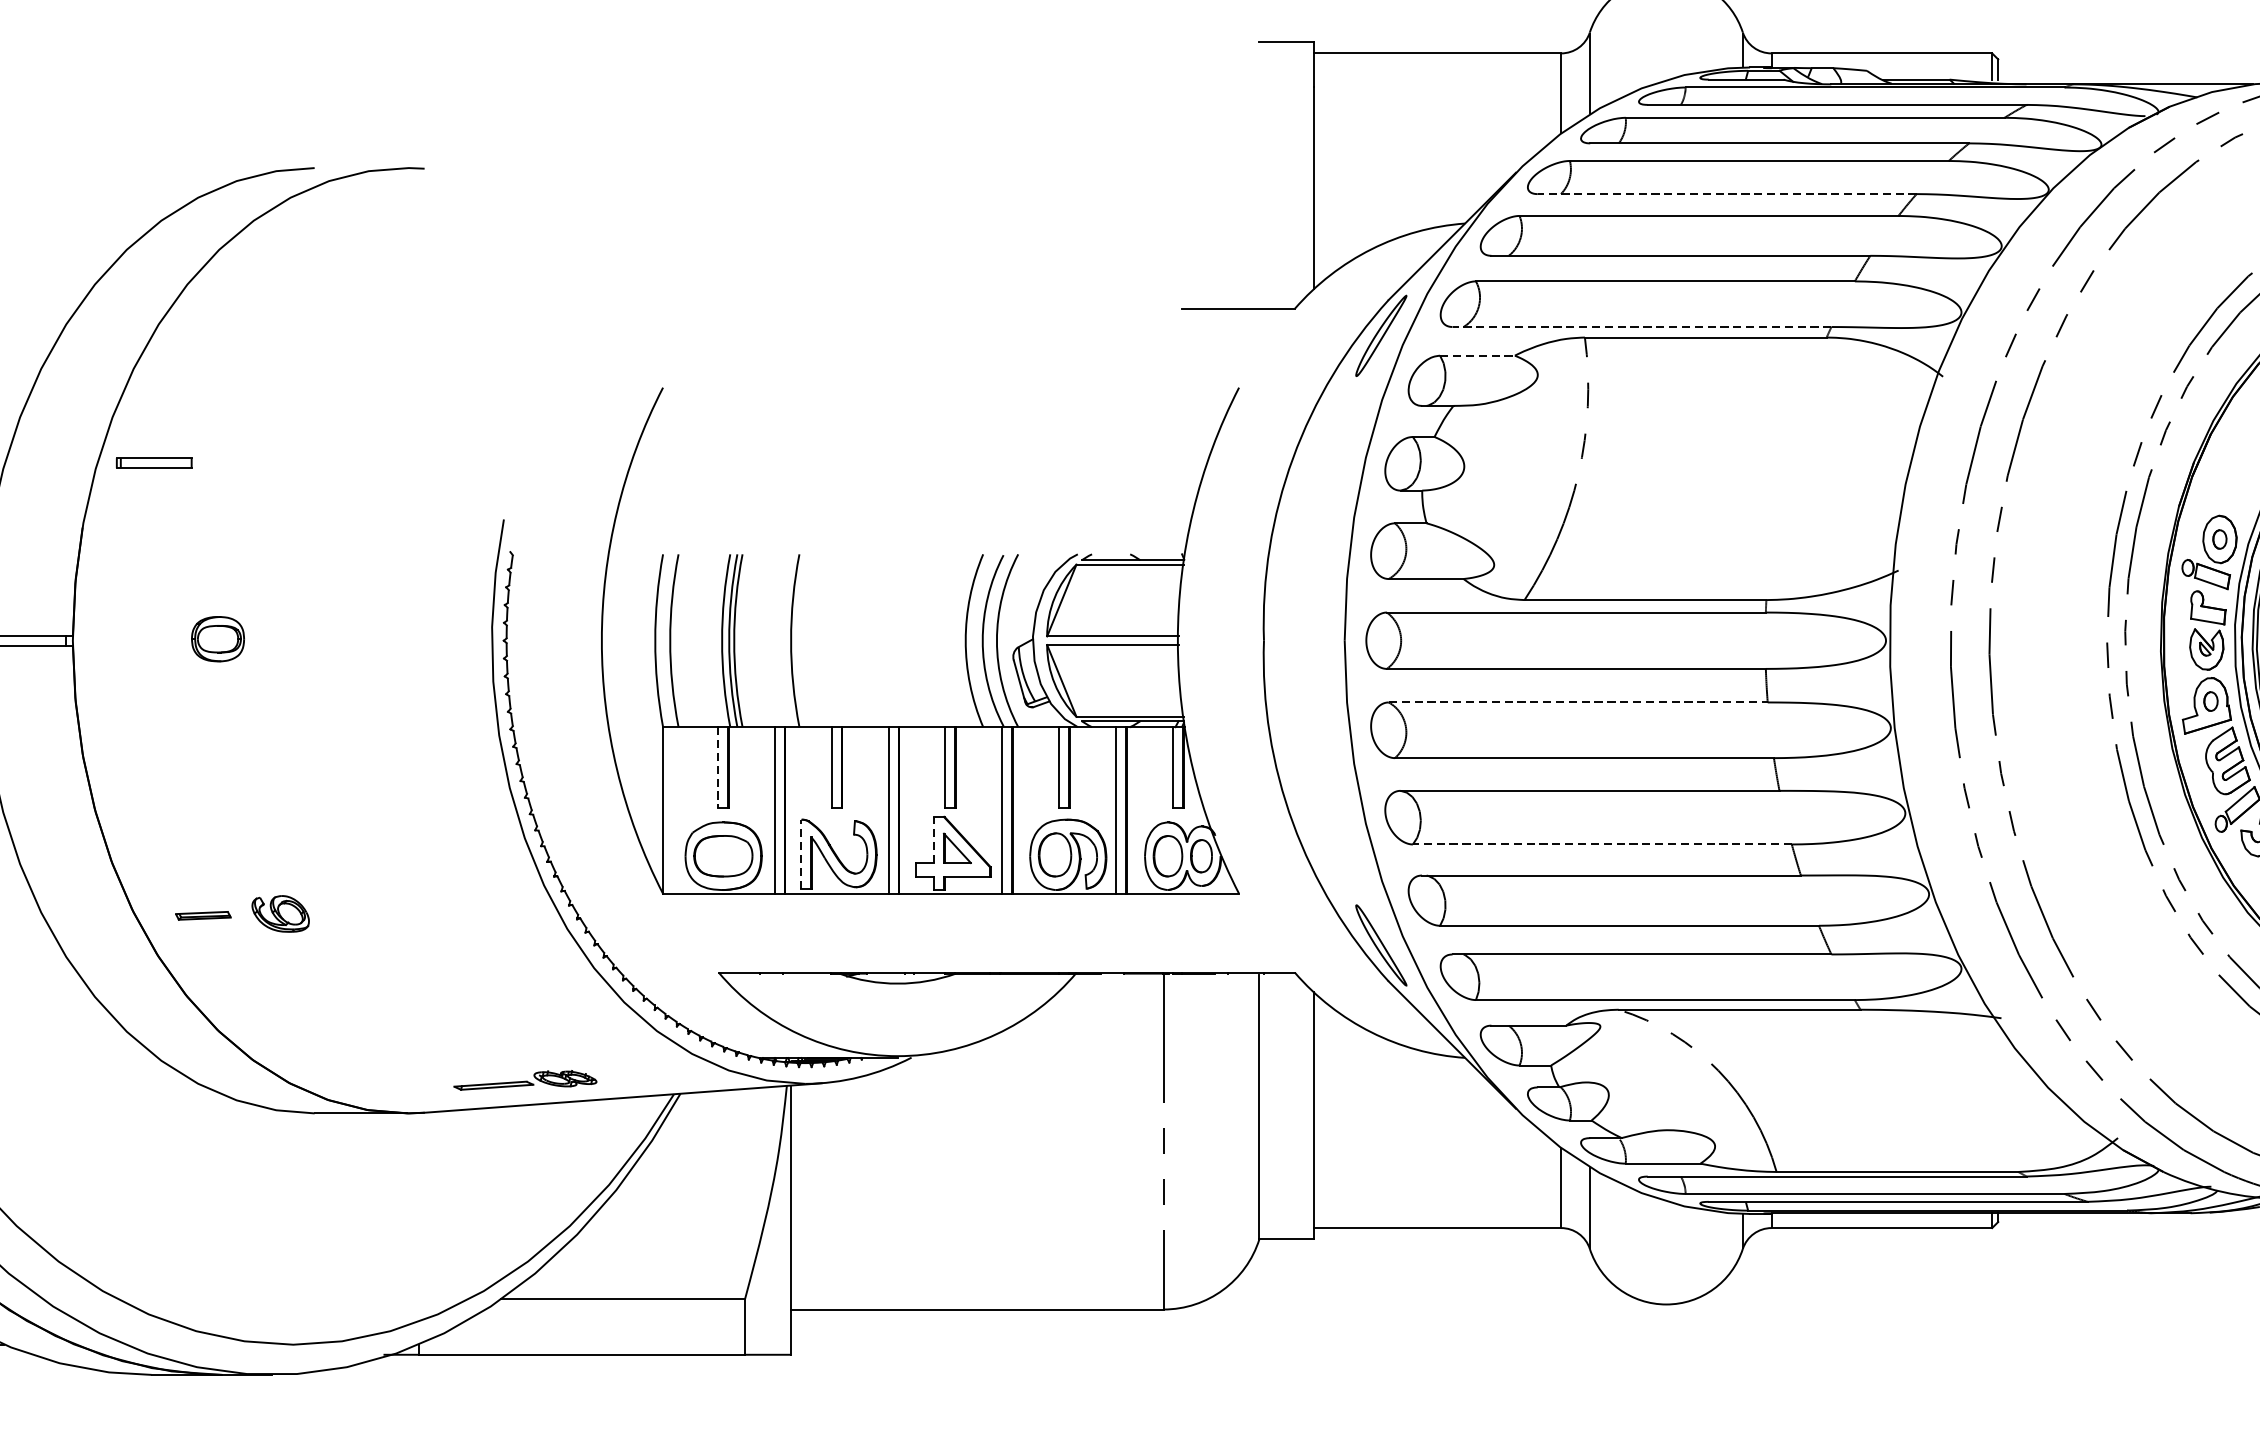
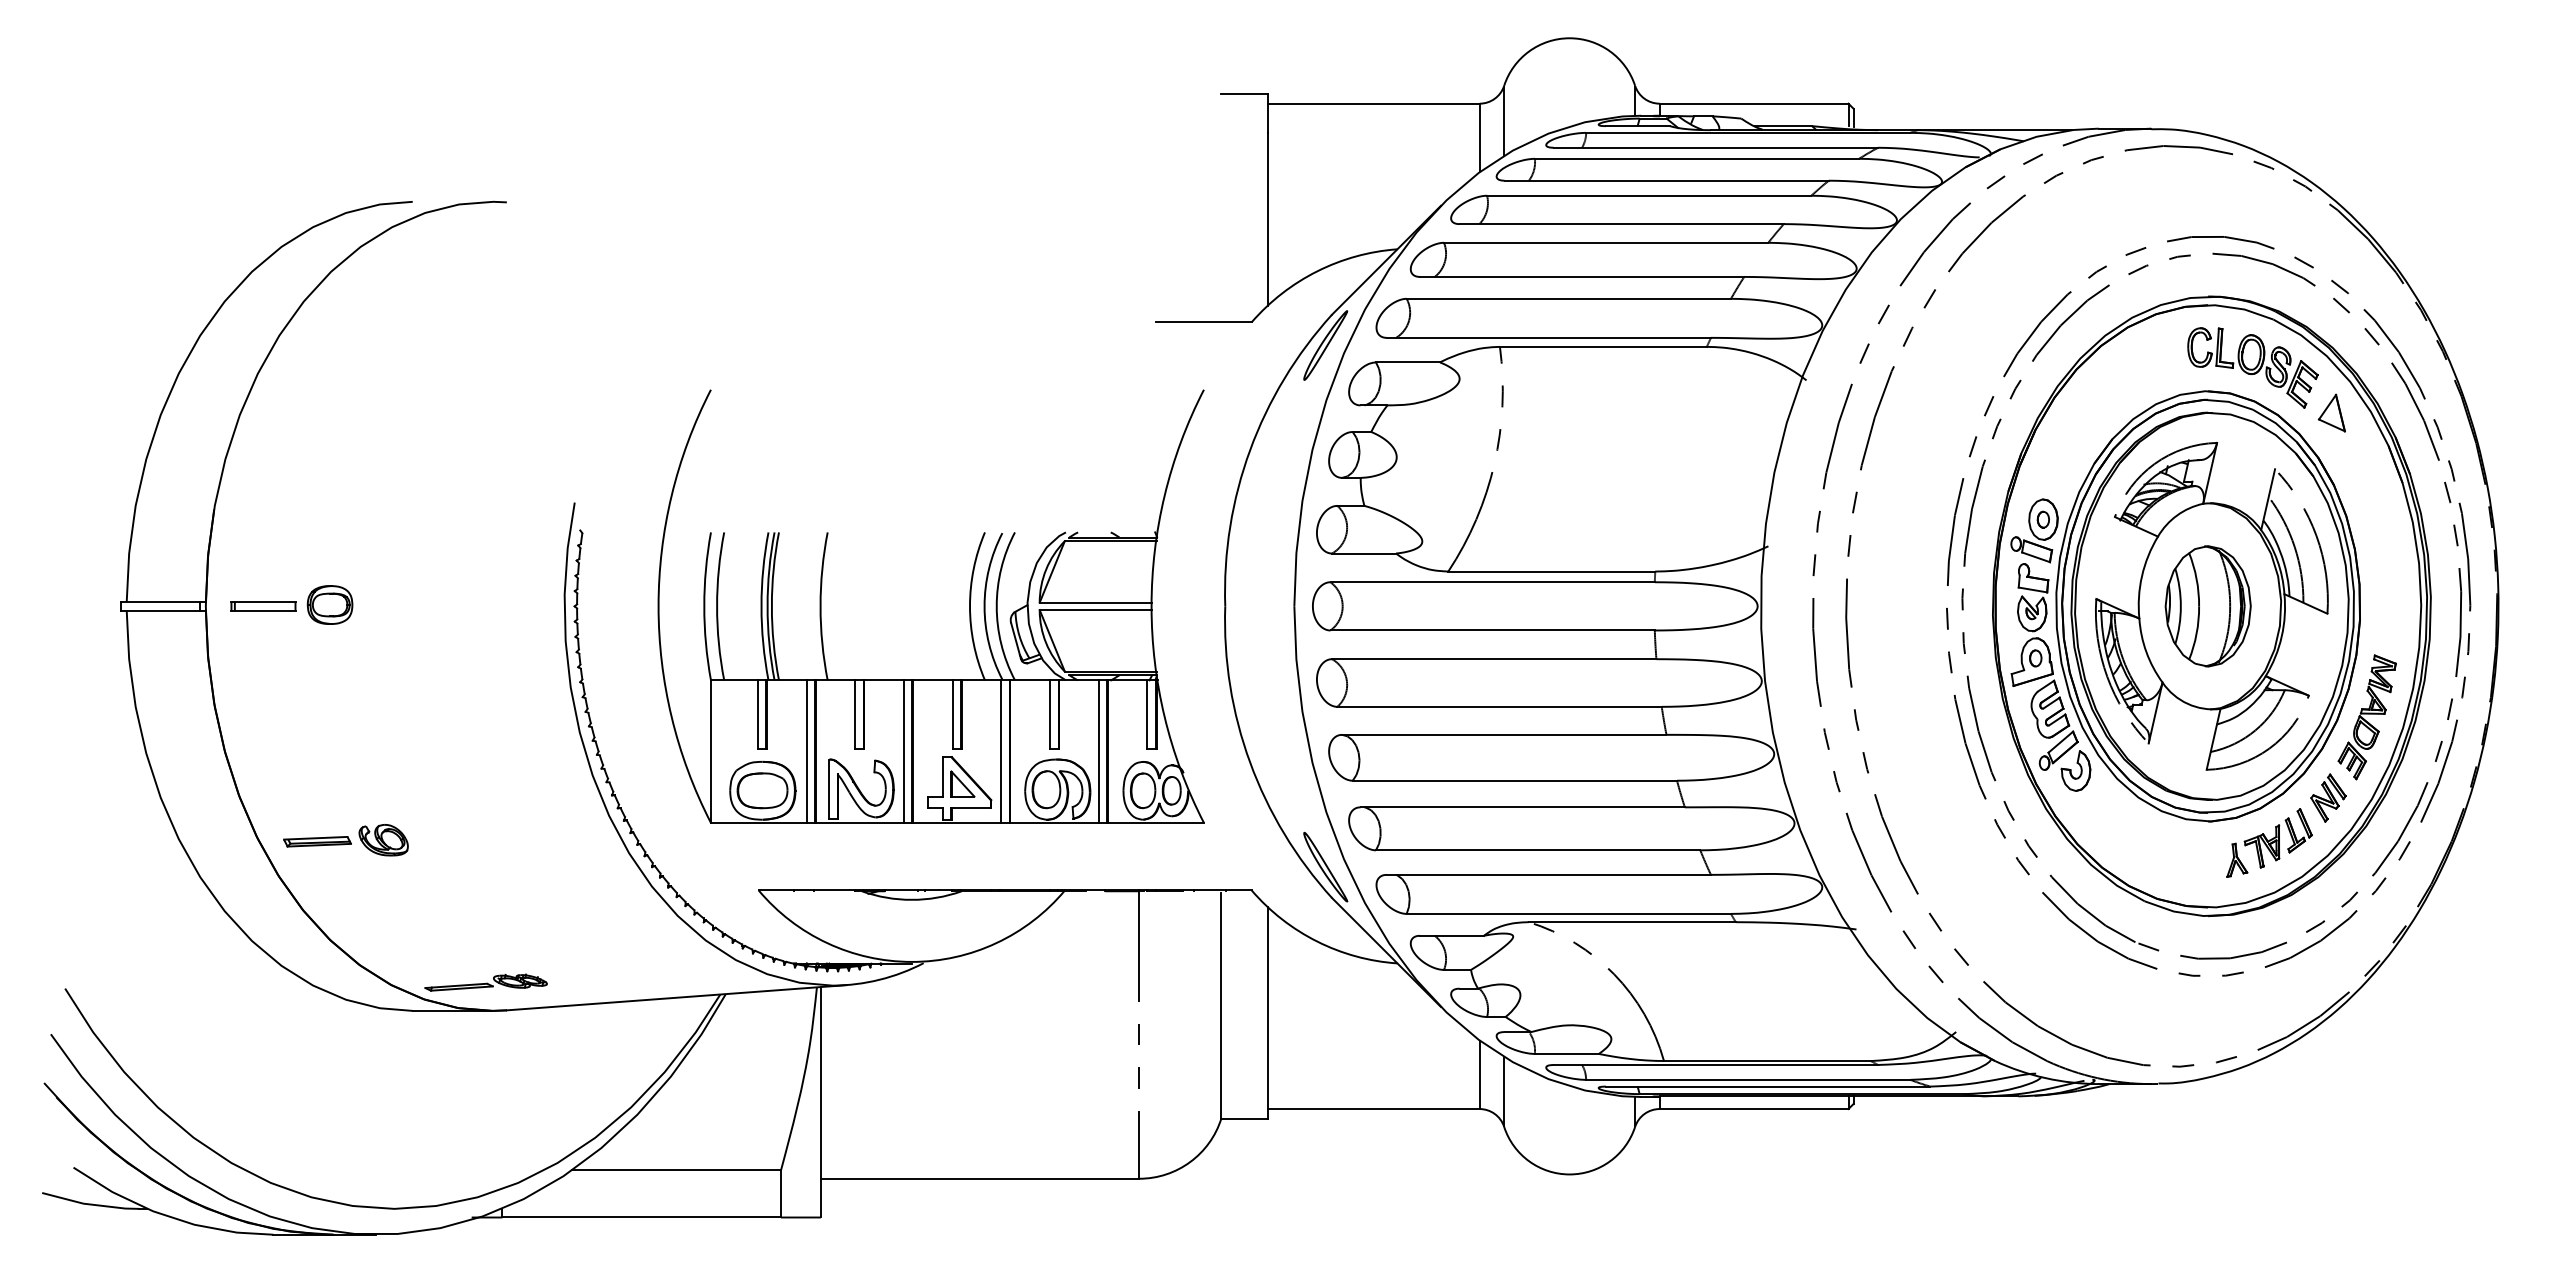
line: (1726, 194) -> (1621, 224), dashed -> solid
line: (1641, 326) -> (1548, 337), dashed -> solid
line: (1478, 355) -> (1408, 362), dashed -> solid
part: (154, 463) -> (263, 606), moved
line: (1578, 702) -> (1494, 659), dashed -> solid
line: (717, 768) -> (757, 715), dashed -> solid
line: (934, 839) -> (943, 776), dashed -> solid
line: (1601, 844) -> (1514, 780), dashed -> solid
line: (801, 854) -> (829, 789), dashed -> solid
part: (203, 915) -> (317, 841), size x1.43
part: (524, 1080) -> (485, 982), moved

